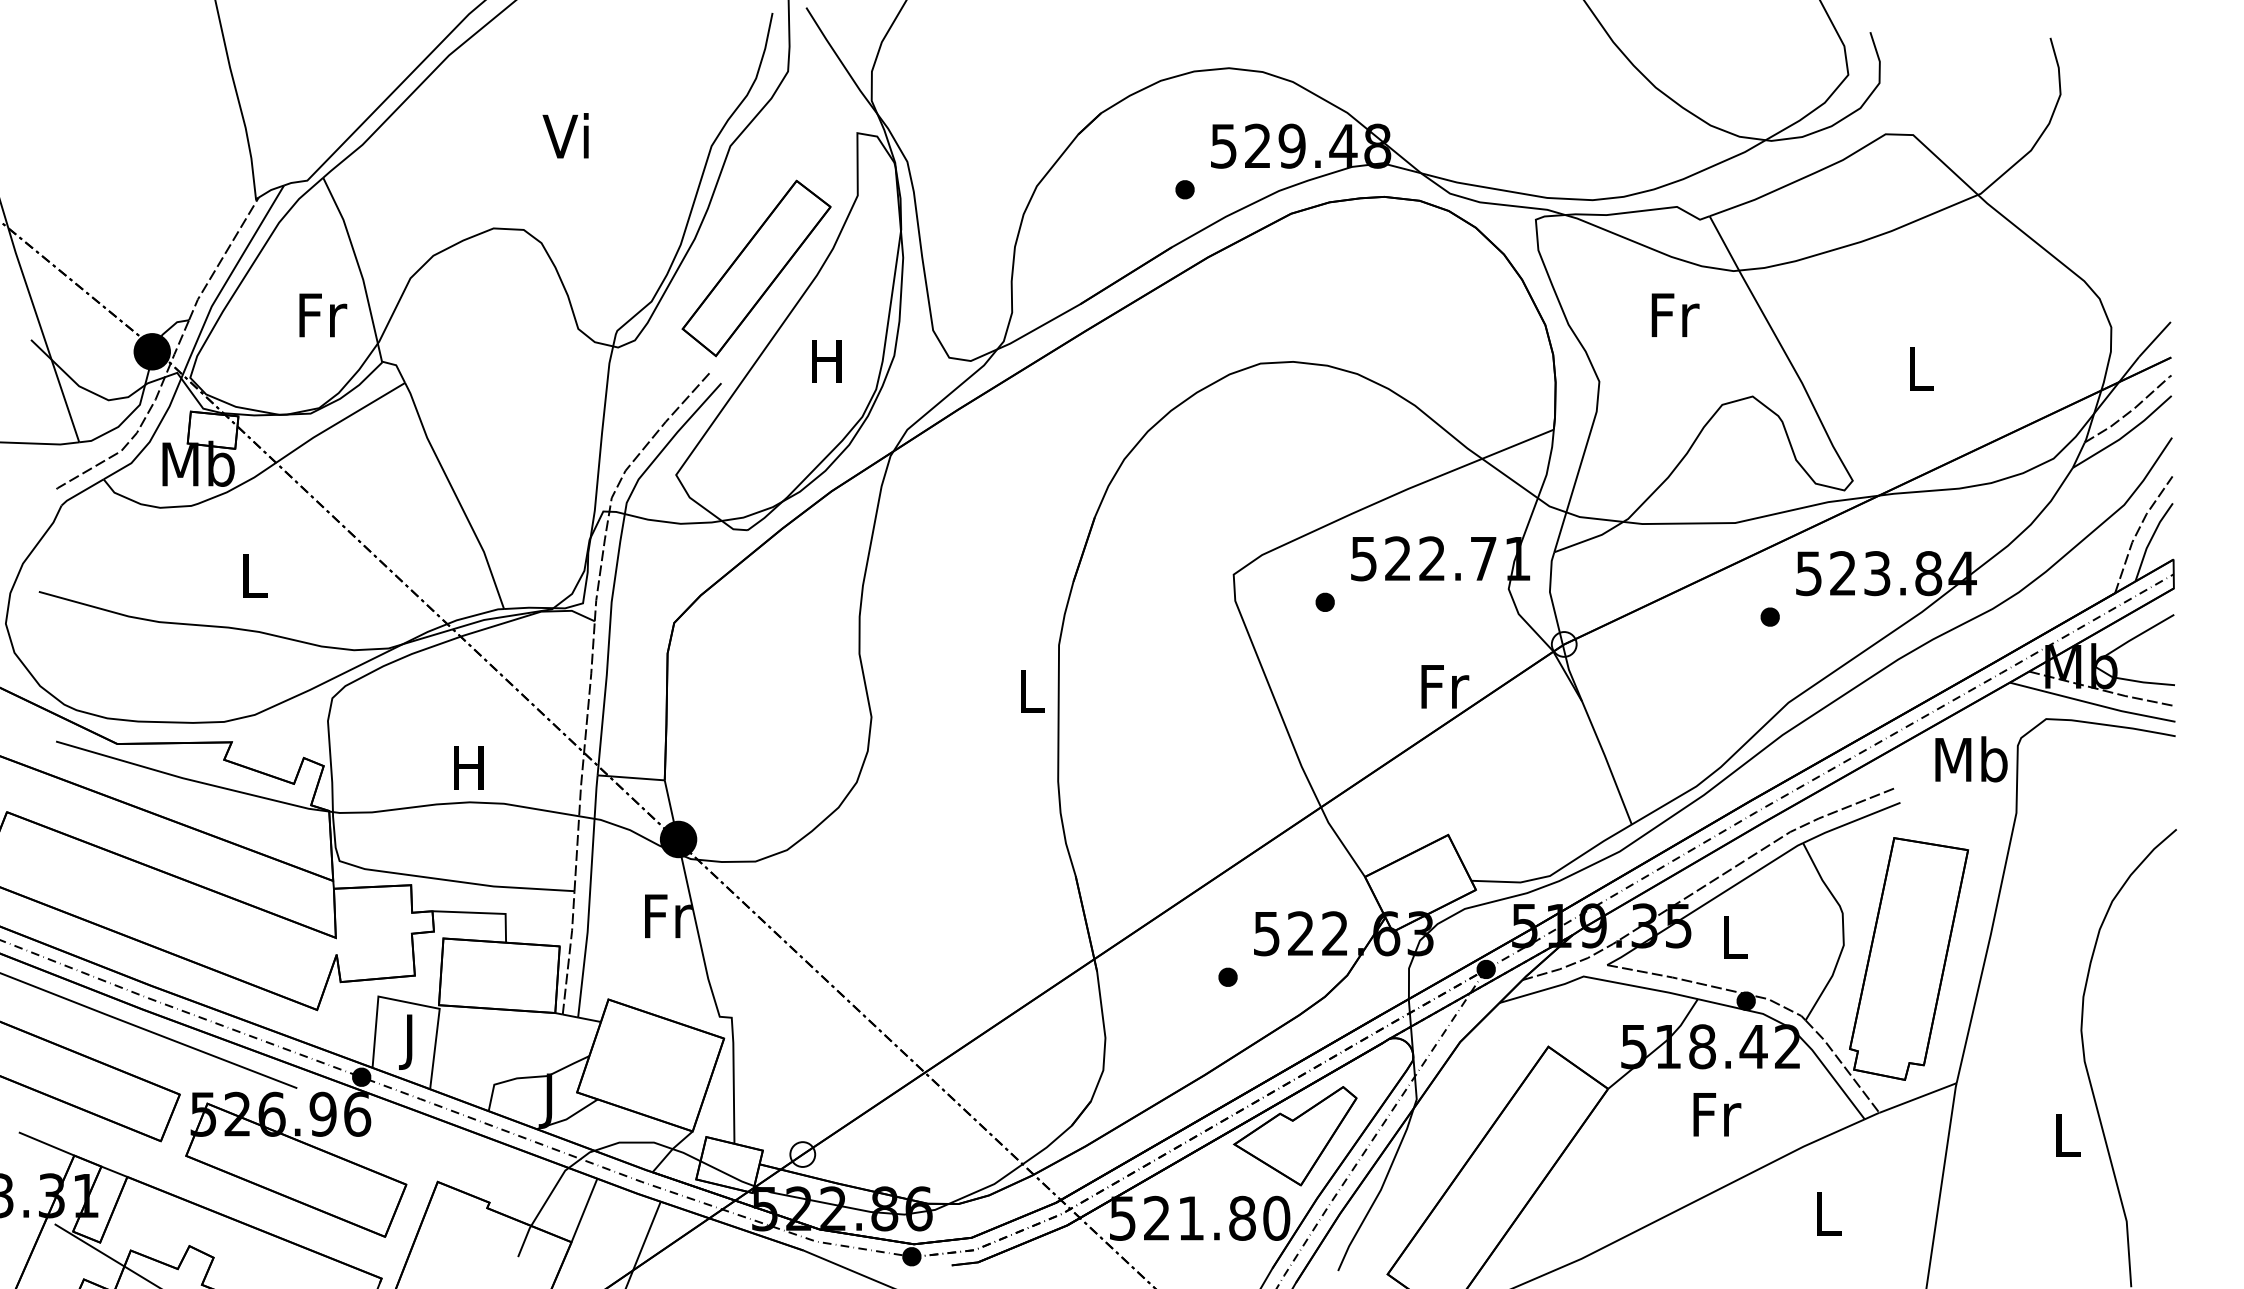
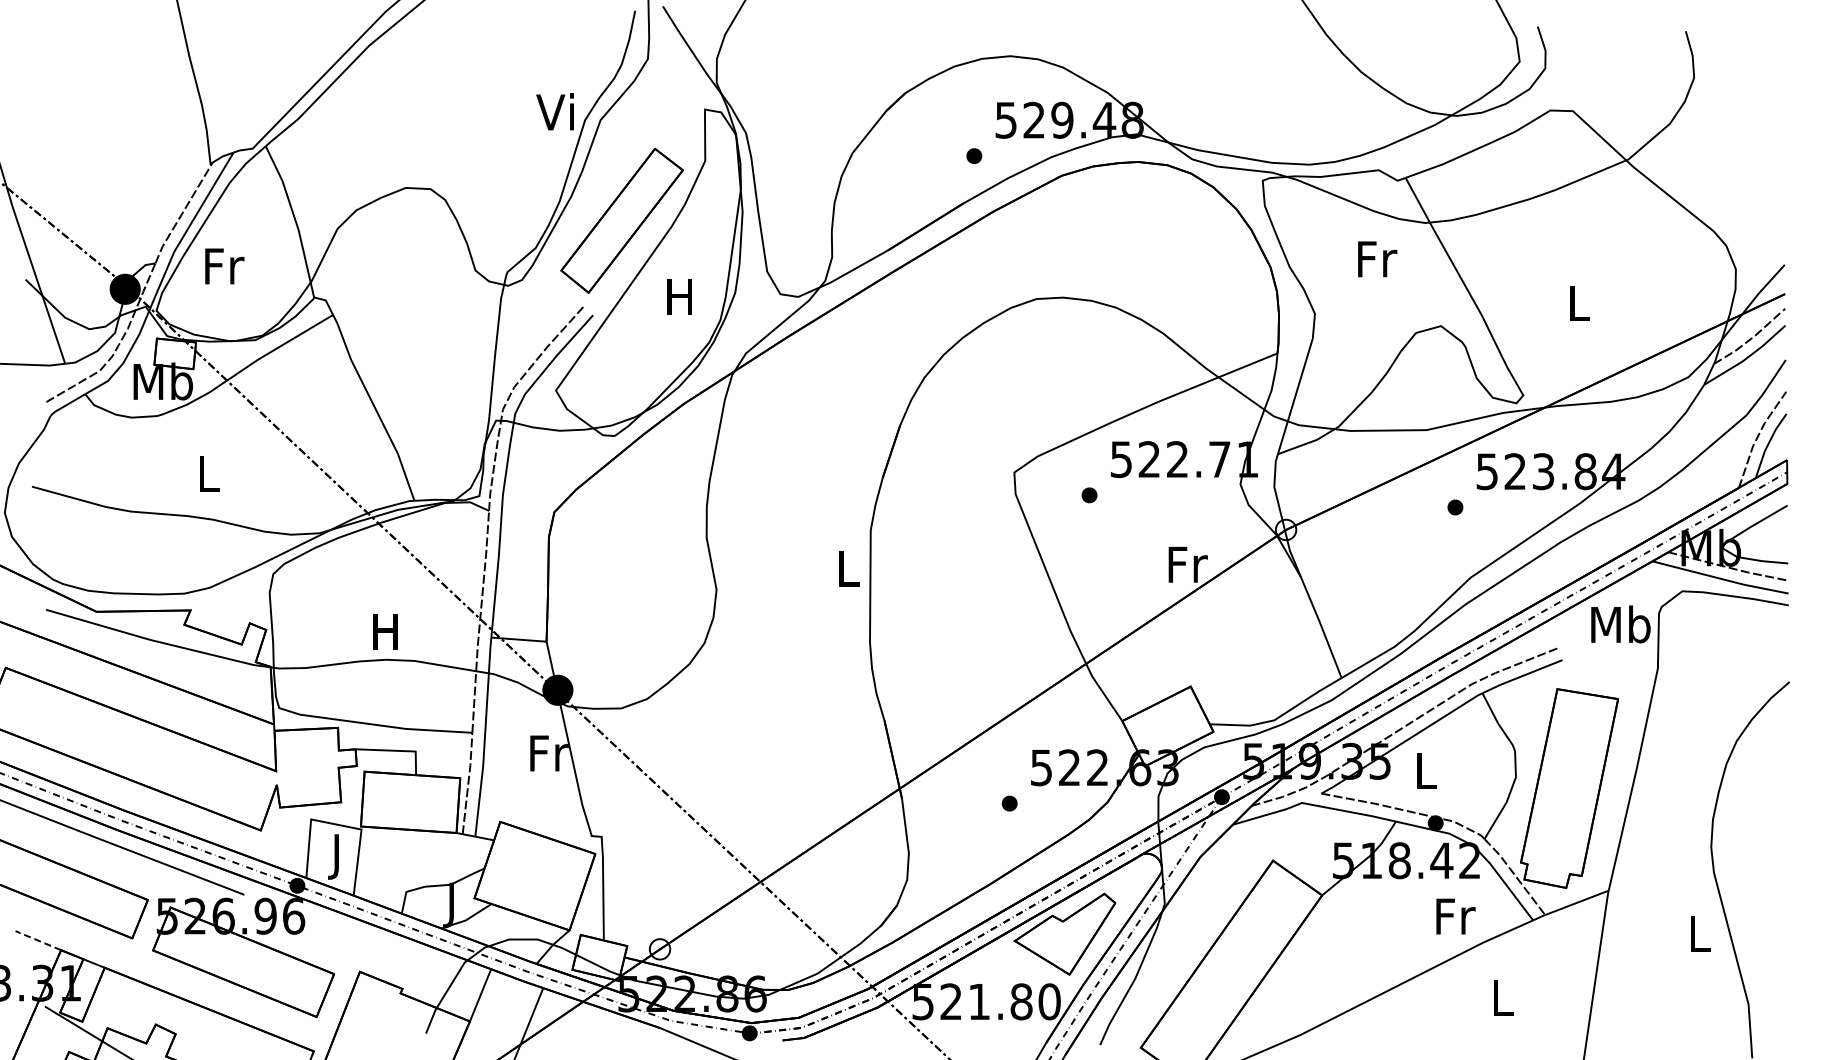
text: (564, 135) -> (554, 111), moved
text: (322, 315) -> (224, 266), moved
text: (1716, 1114) -> (1455, 916), moved
line: (46, 1143) -> (38, 940), solid -> dashed

